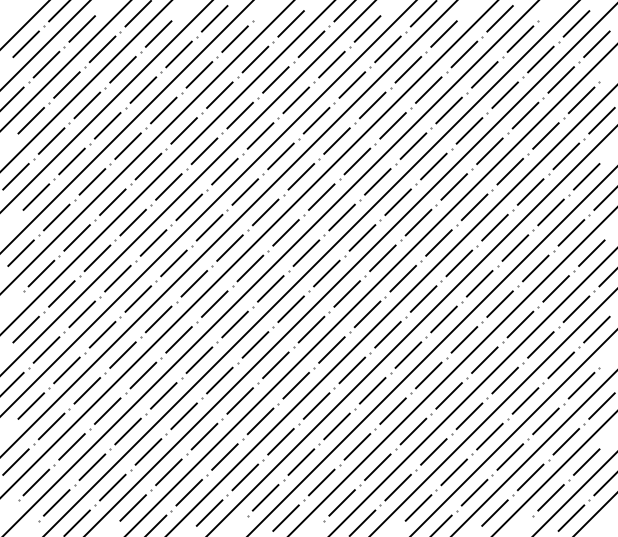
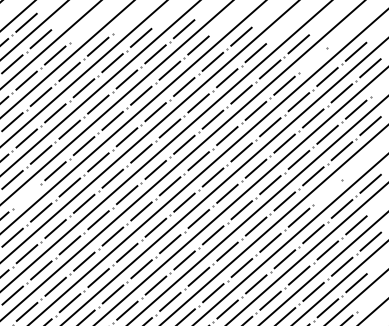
line: (214, 18) -> (83, 30), removed
line: (520, 38) -> (313, 60), removed
line: (586, 176) -> (356, 167), removed
line: (550, 212) -> (327, 192), removed
line: (153, 242) -> (26, 195), removed

